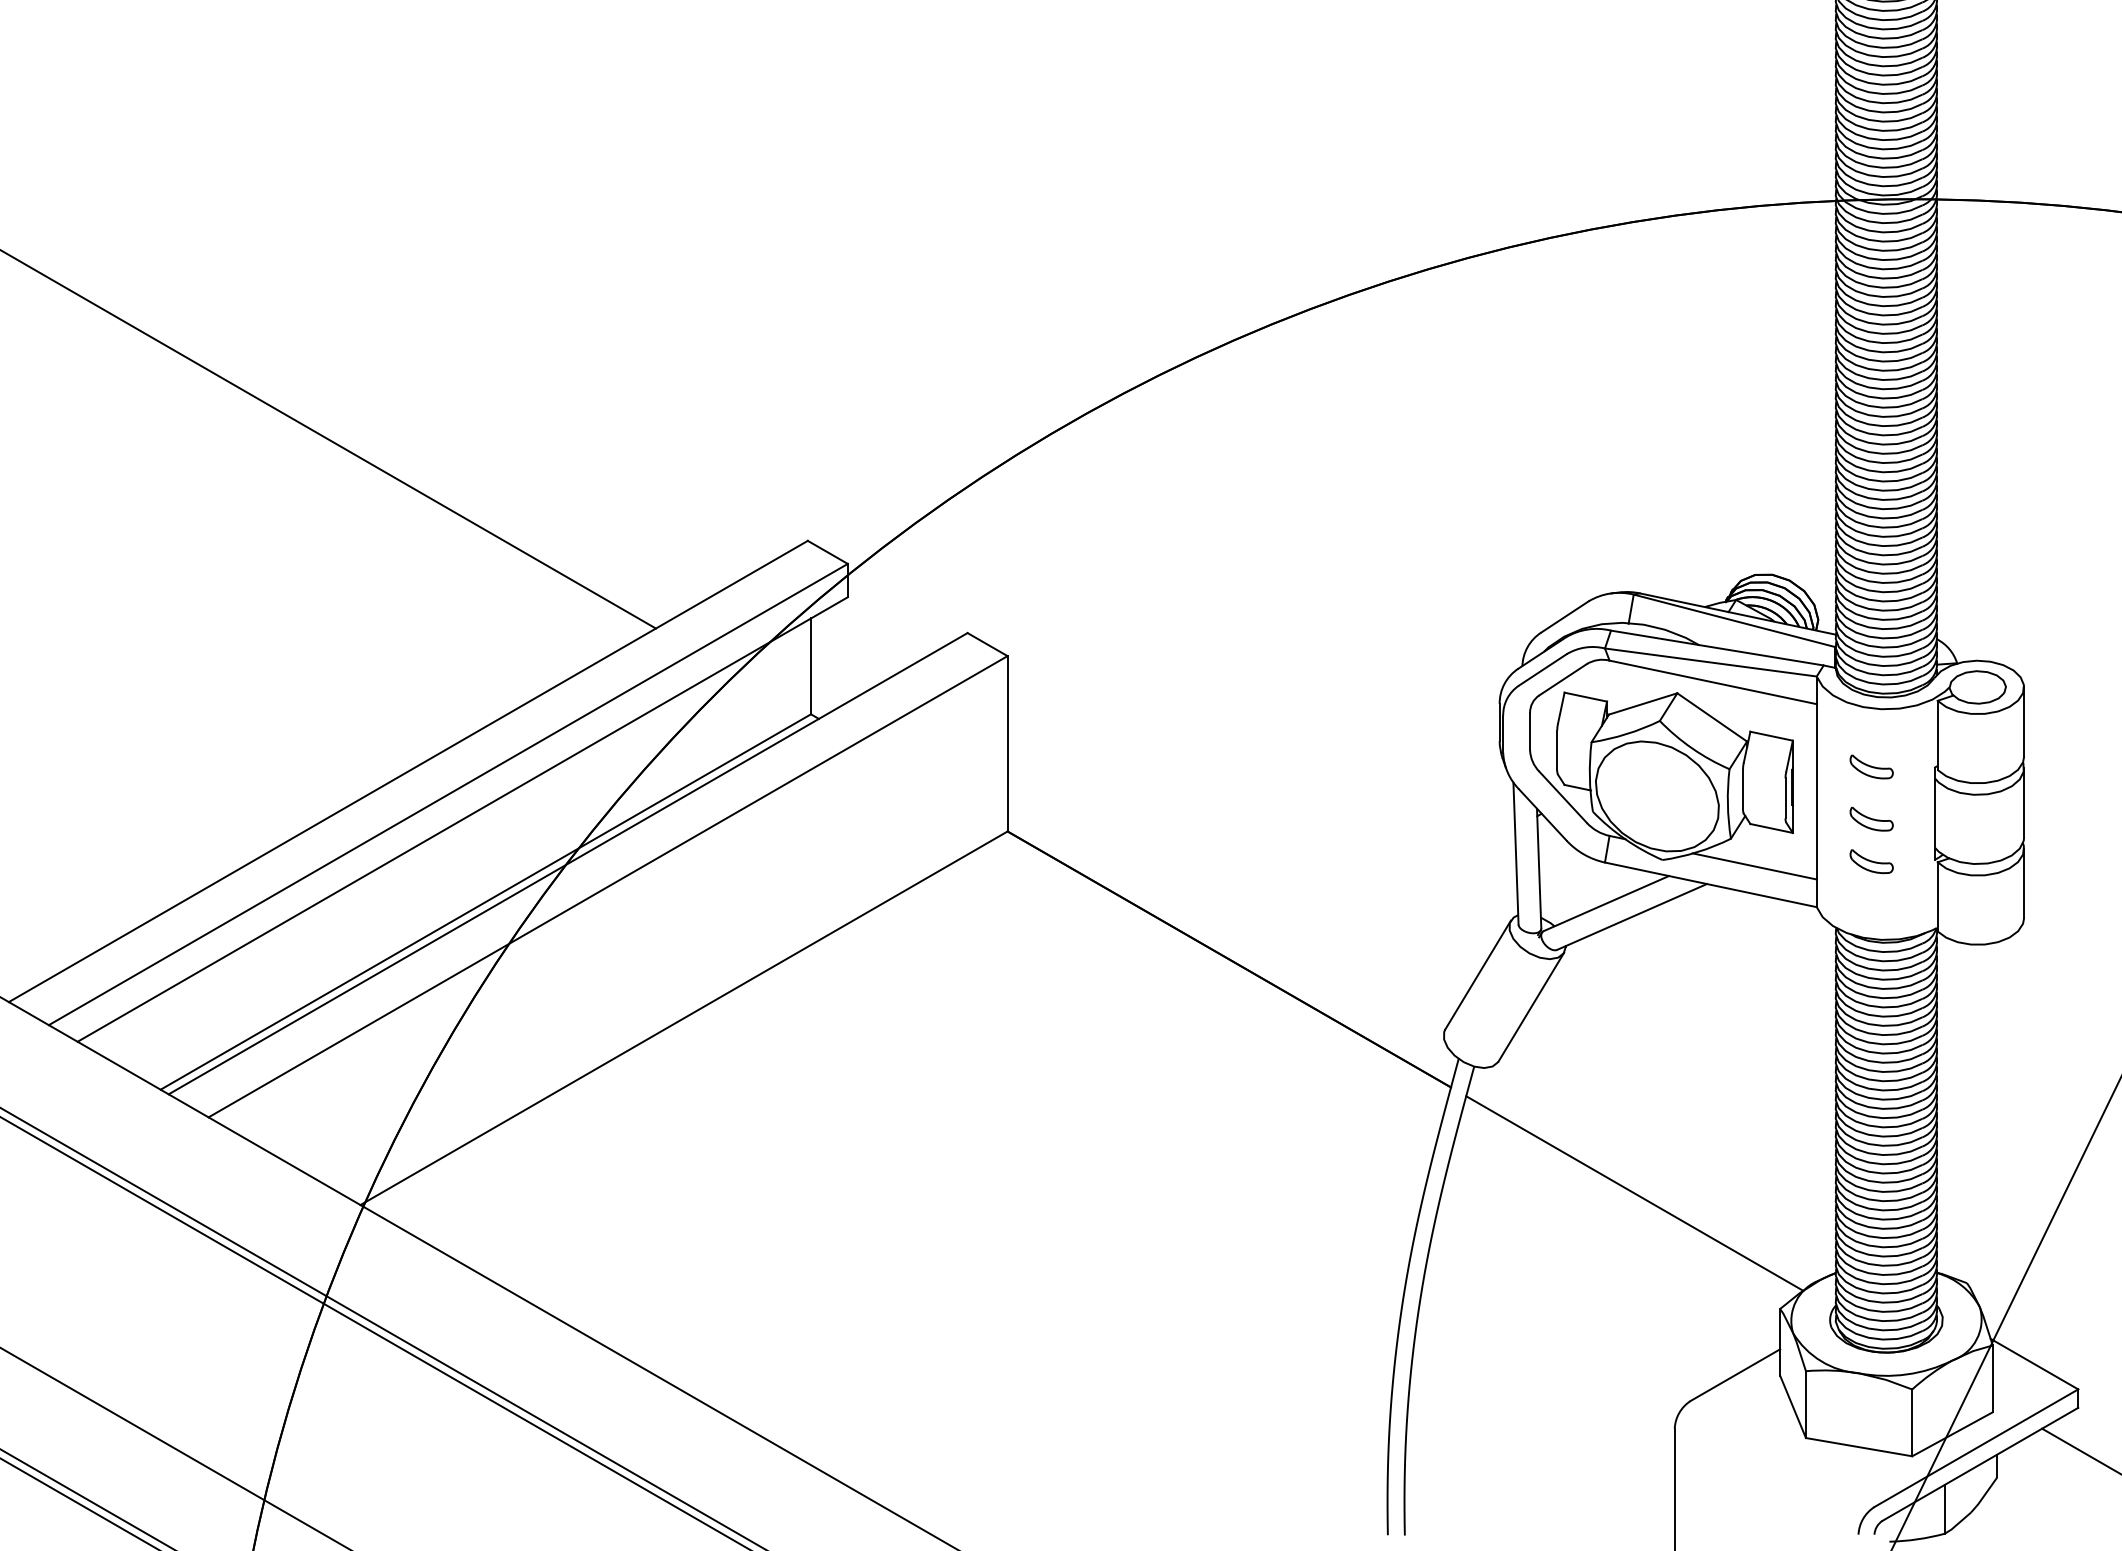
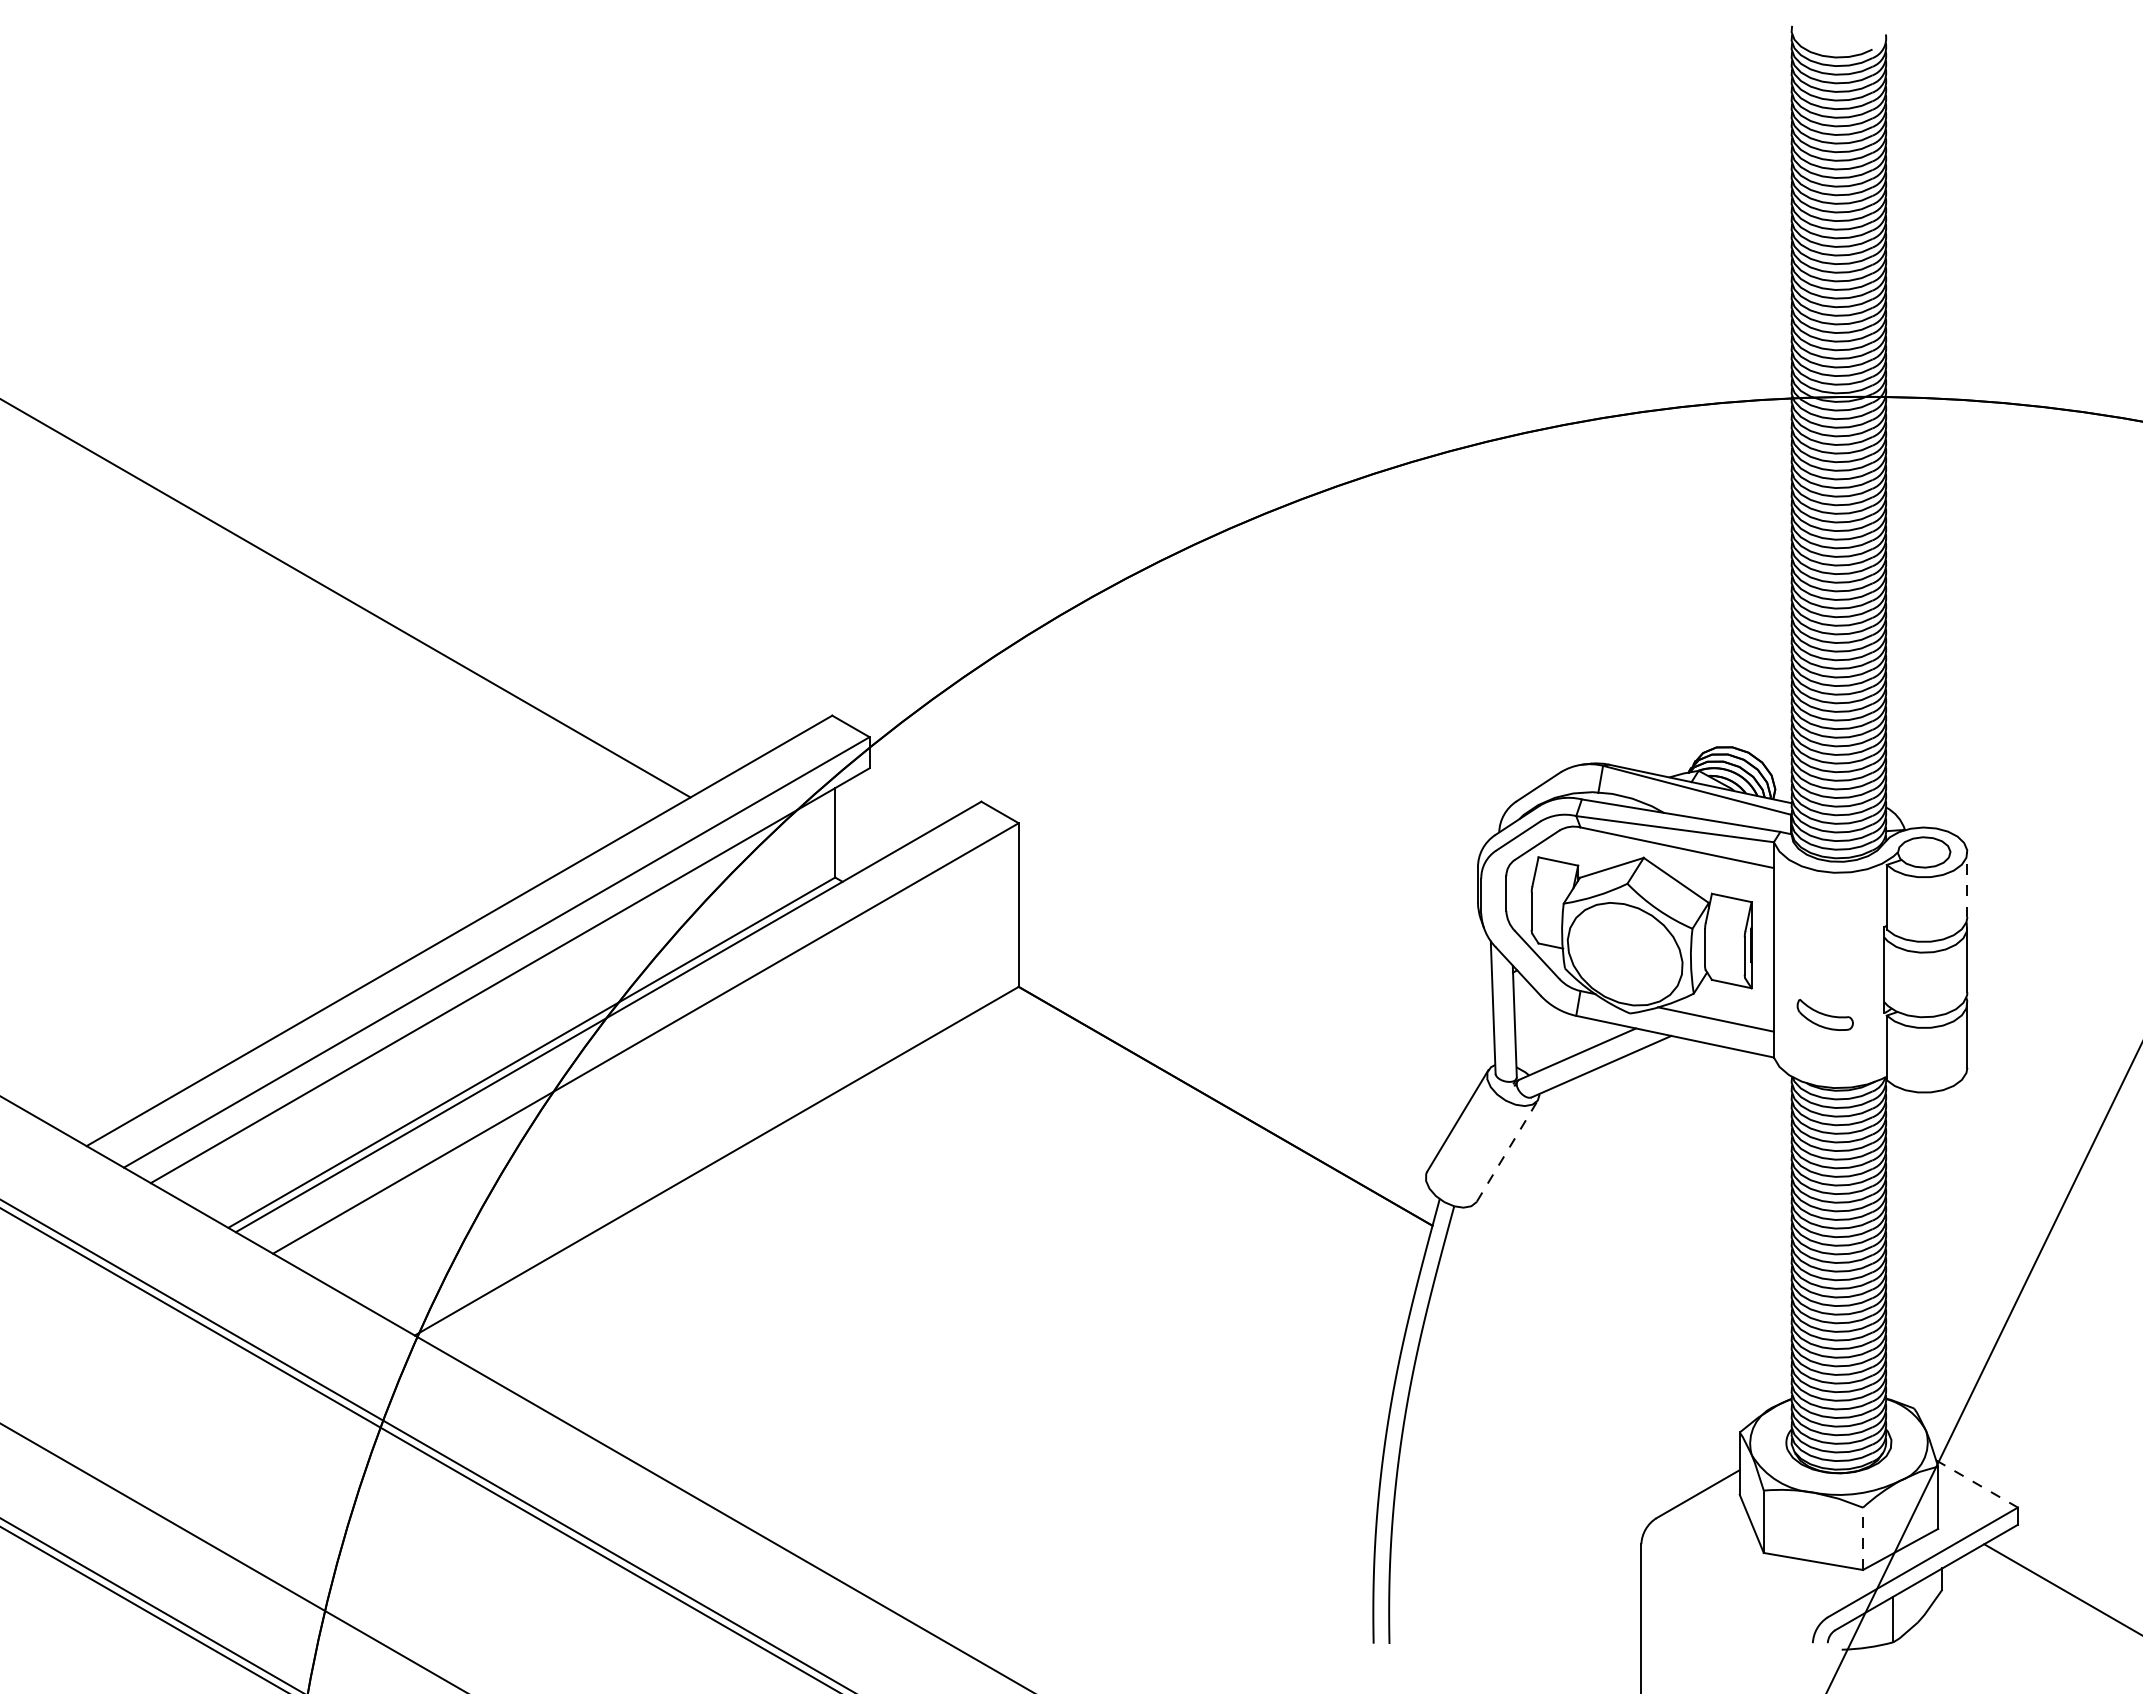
line: (2024, 721) -> (1967, 884), solid -> dashed
part: (1870, 766) -> (1824, 926), removed
part: (1870, 818) -> (1824, 974), removed
part: (1870, 861) -> (1824, 1014), size x1.4
line: (1531, 1006) -> (1507, 1150), solid -> dashed
line: (1634, 1193) -> (1603, 1324), removed
line: (2034, 1364) -> (1977, 1484), solid -> dashed
line: (1912, 1422) -> (1863, 1538), solid -> dashed

